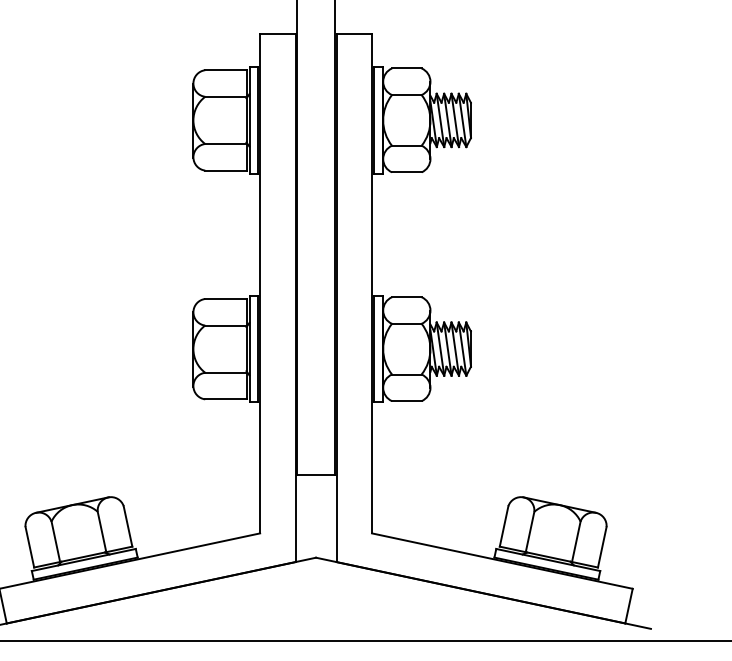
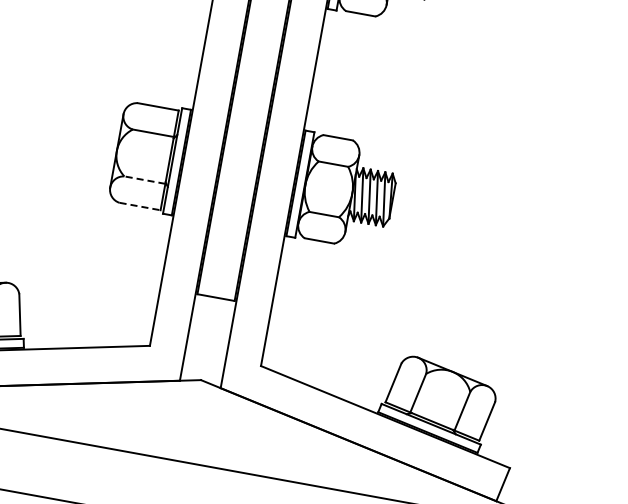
line: (225, 372) -> (144, 179), solid -> dashed
line: (225, 399) -> (139, 206), solid -> dashed

